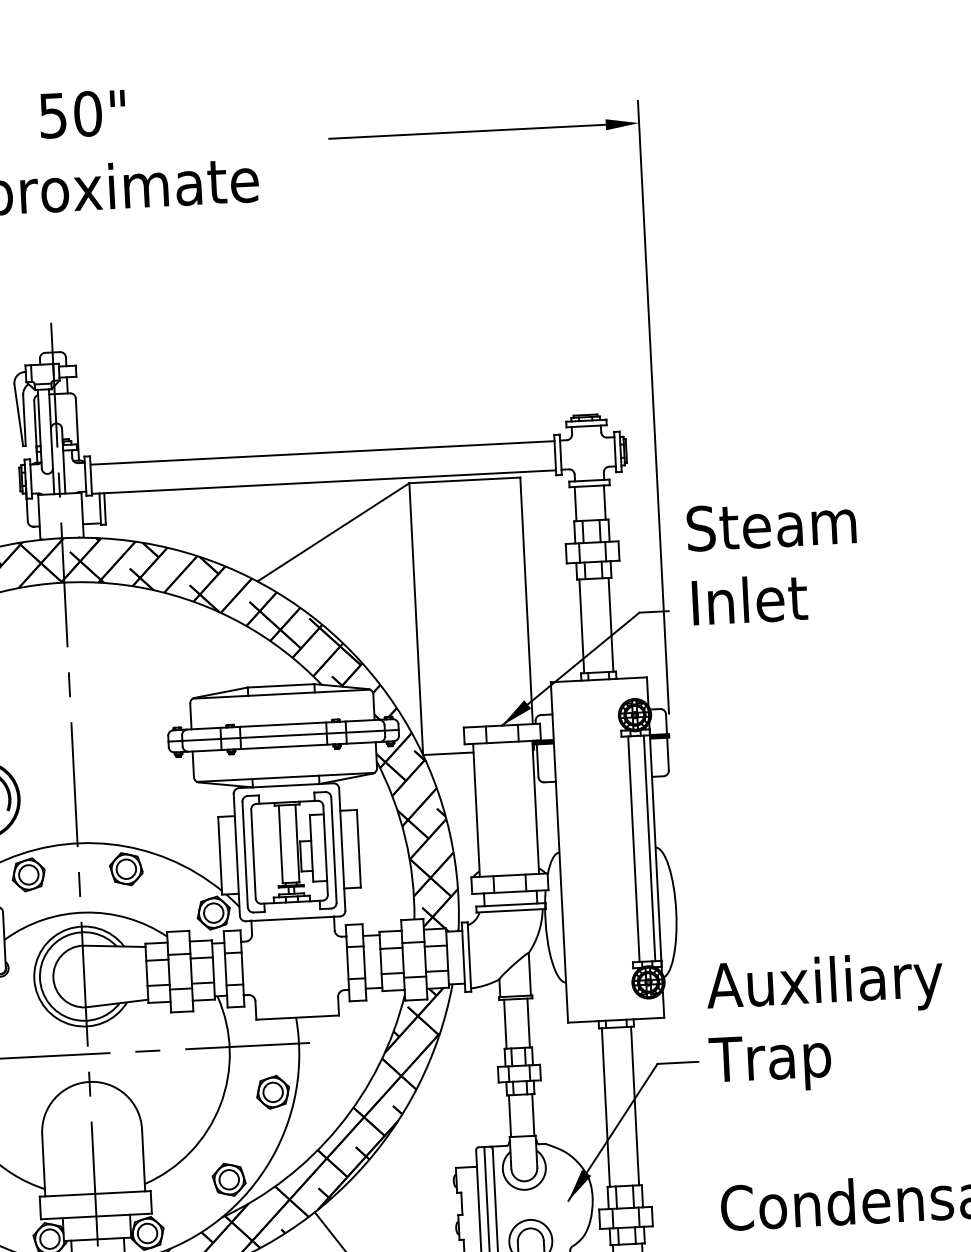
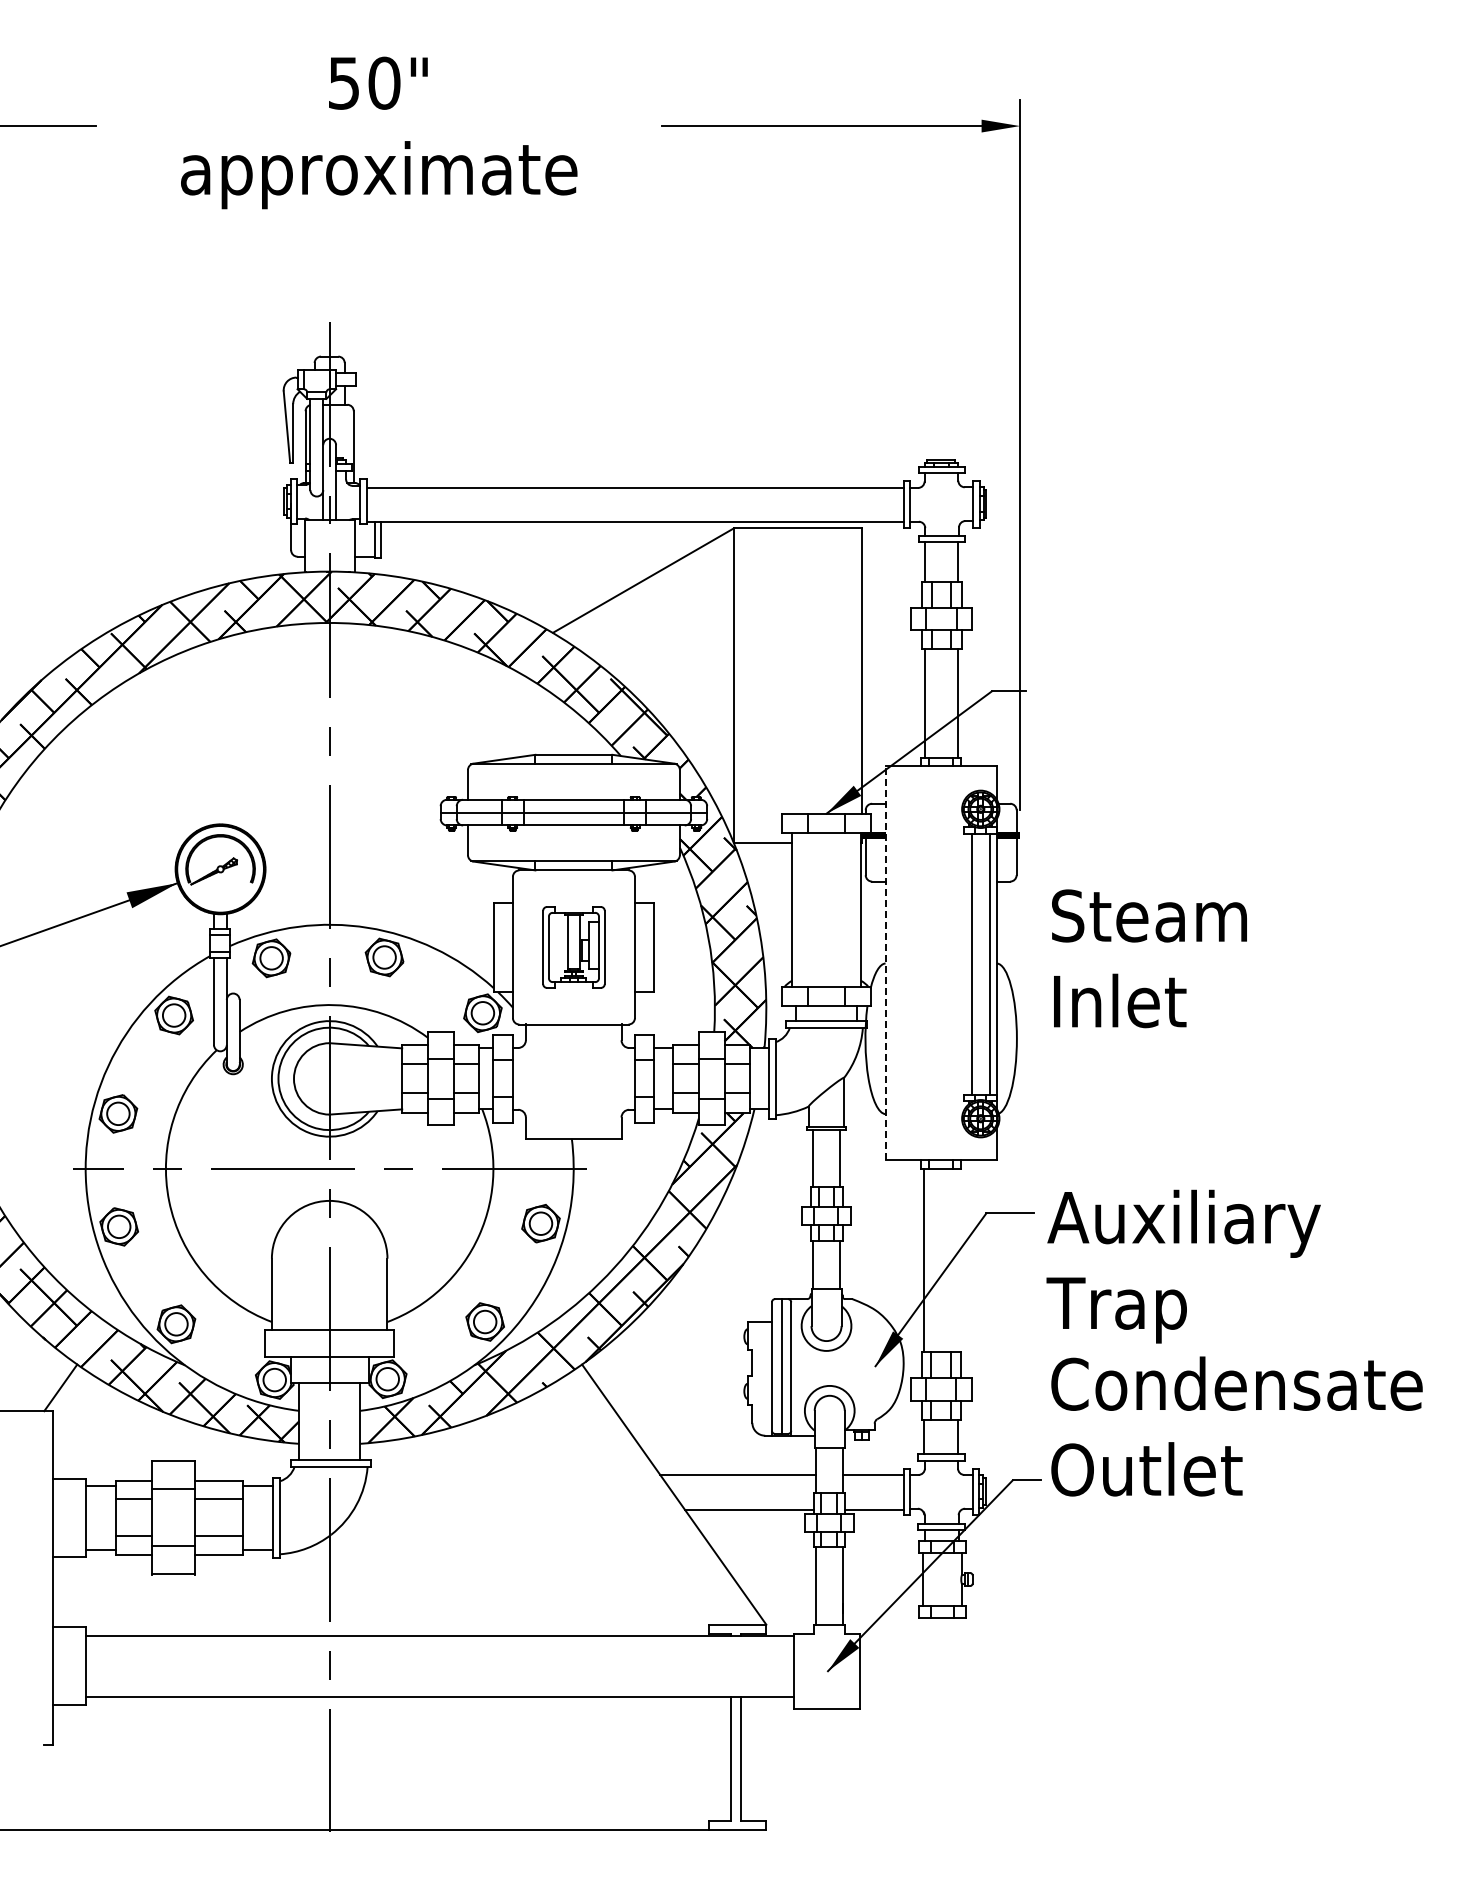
text: (773, 561) -> (1149, 958), moved
line: (559, 851) -> (885, 962), solid -> dashed
part: (289, 852) -> (573, 947), size x0.6
text: (826, 1022) -> (1183, 1266), moved
line: (635, 1105) -> (958, 1260), removed

